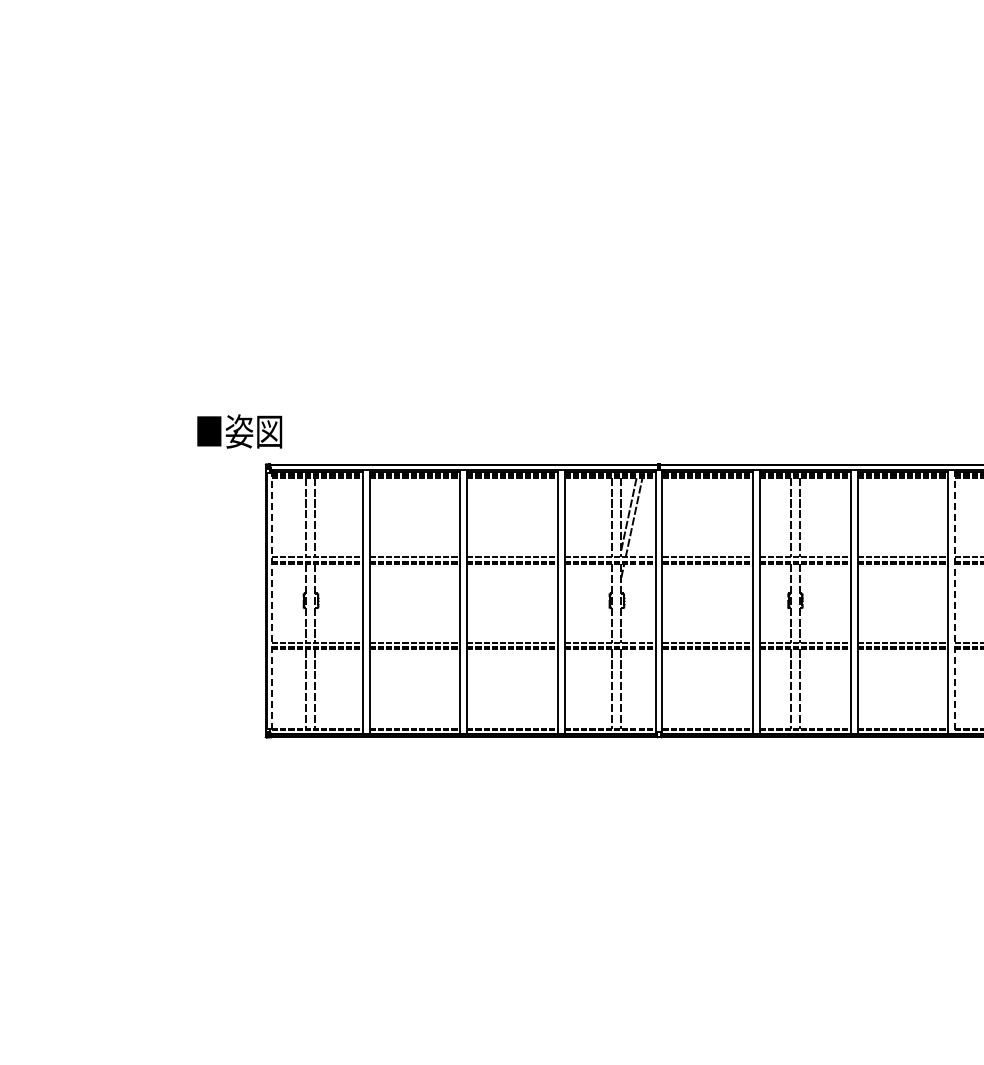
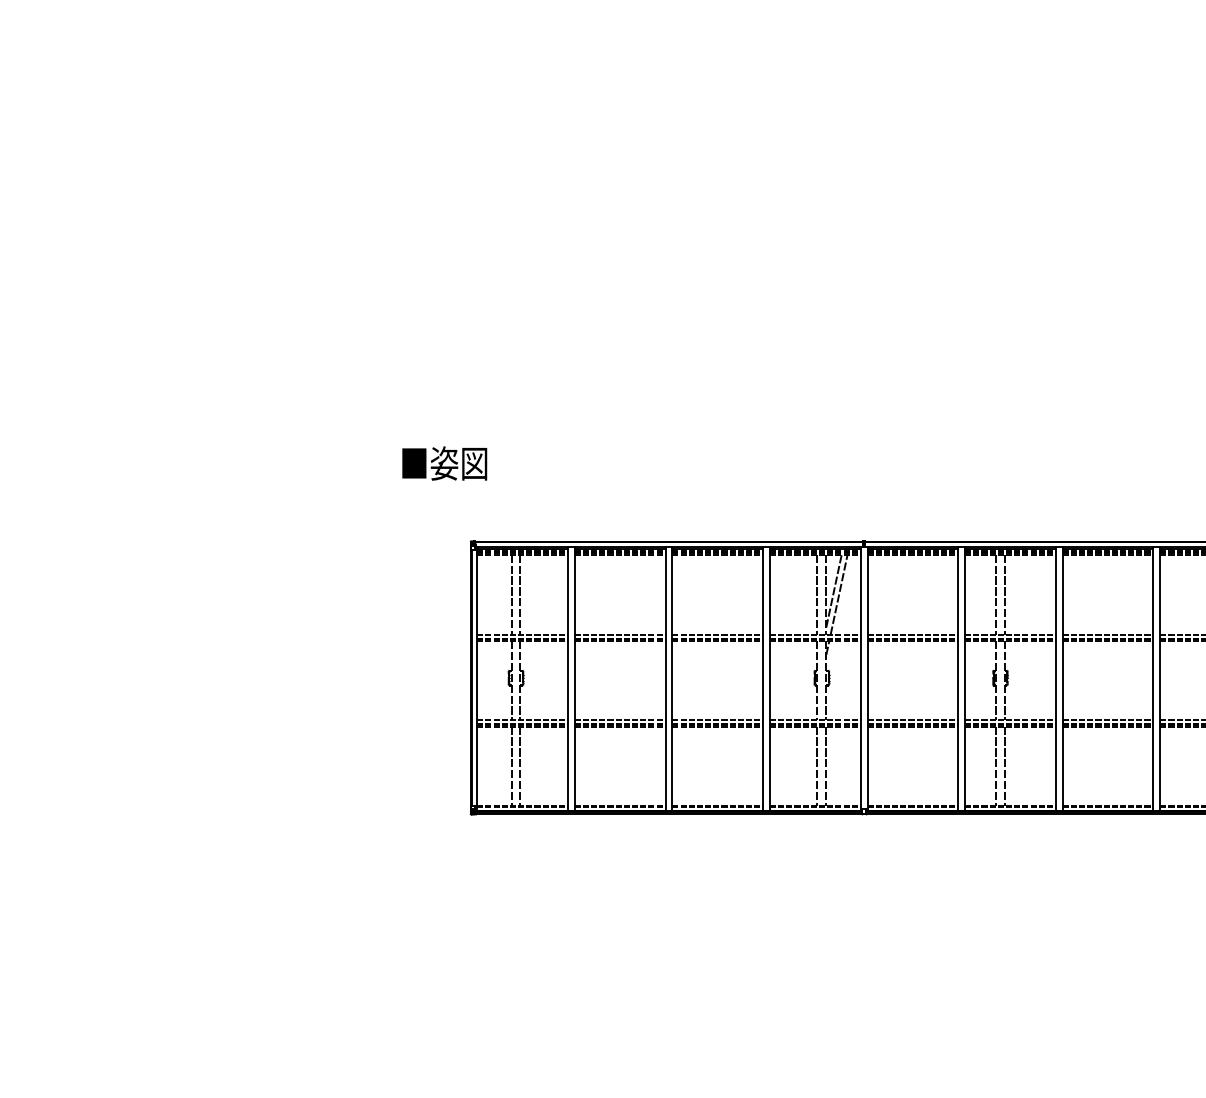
text: (239, 431) -> (444, 463), moved
line: (955, 601) -> (1160, 678), dashed -> solid
line: (272, 602) -> (477, 679), dashed -> solid

